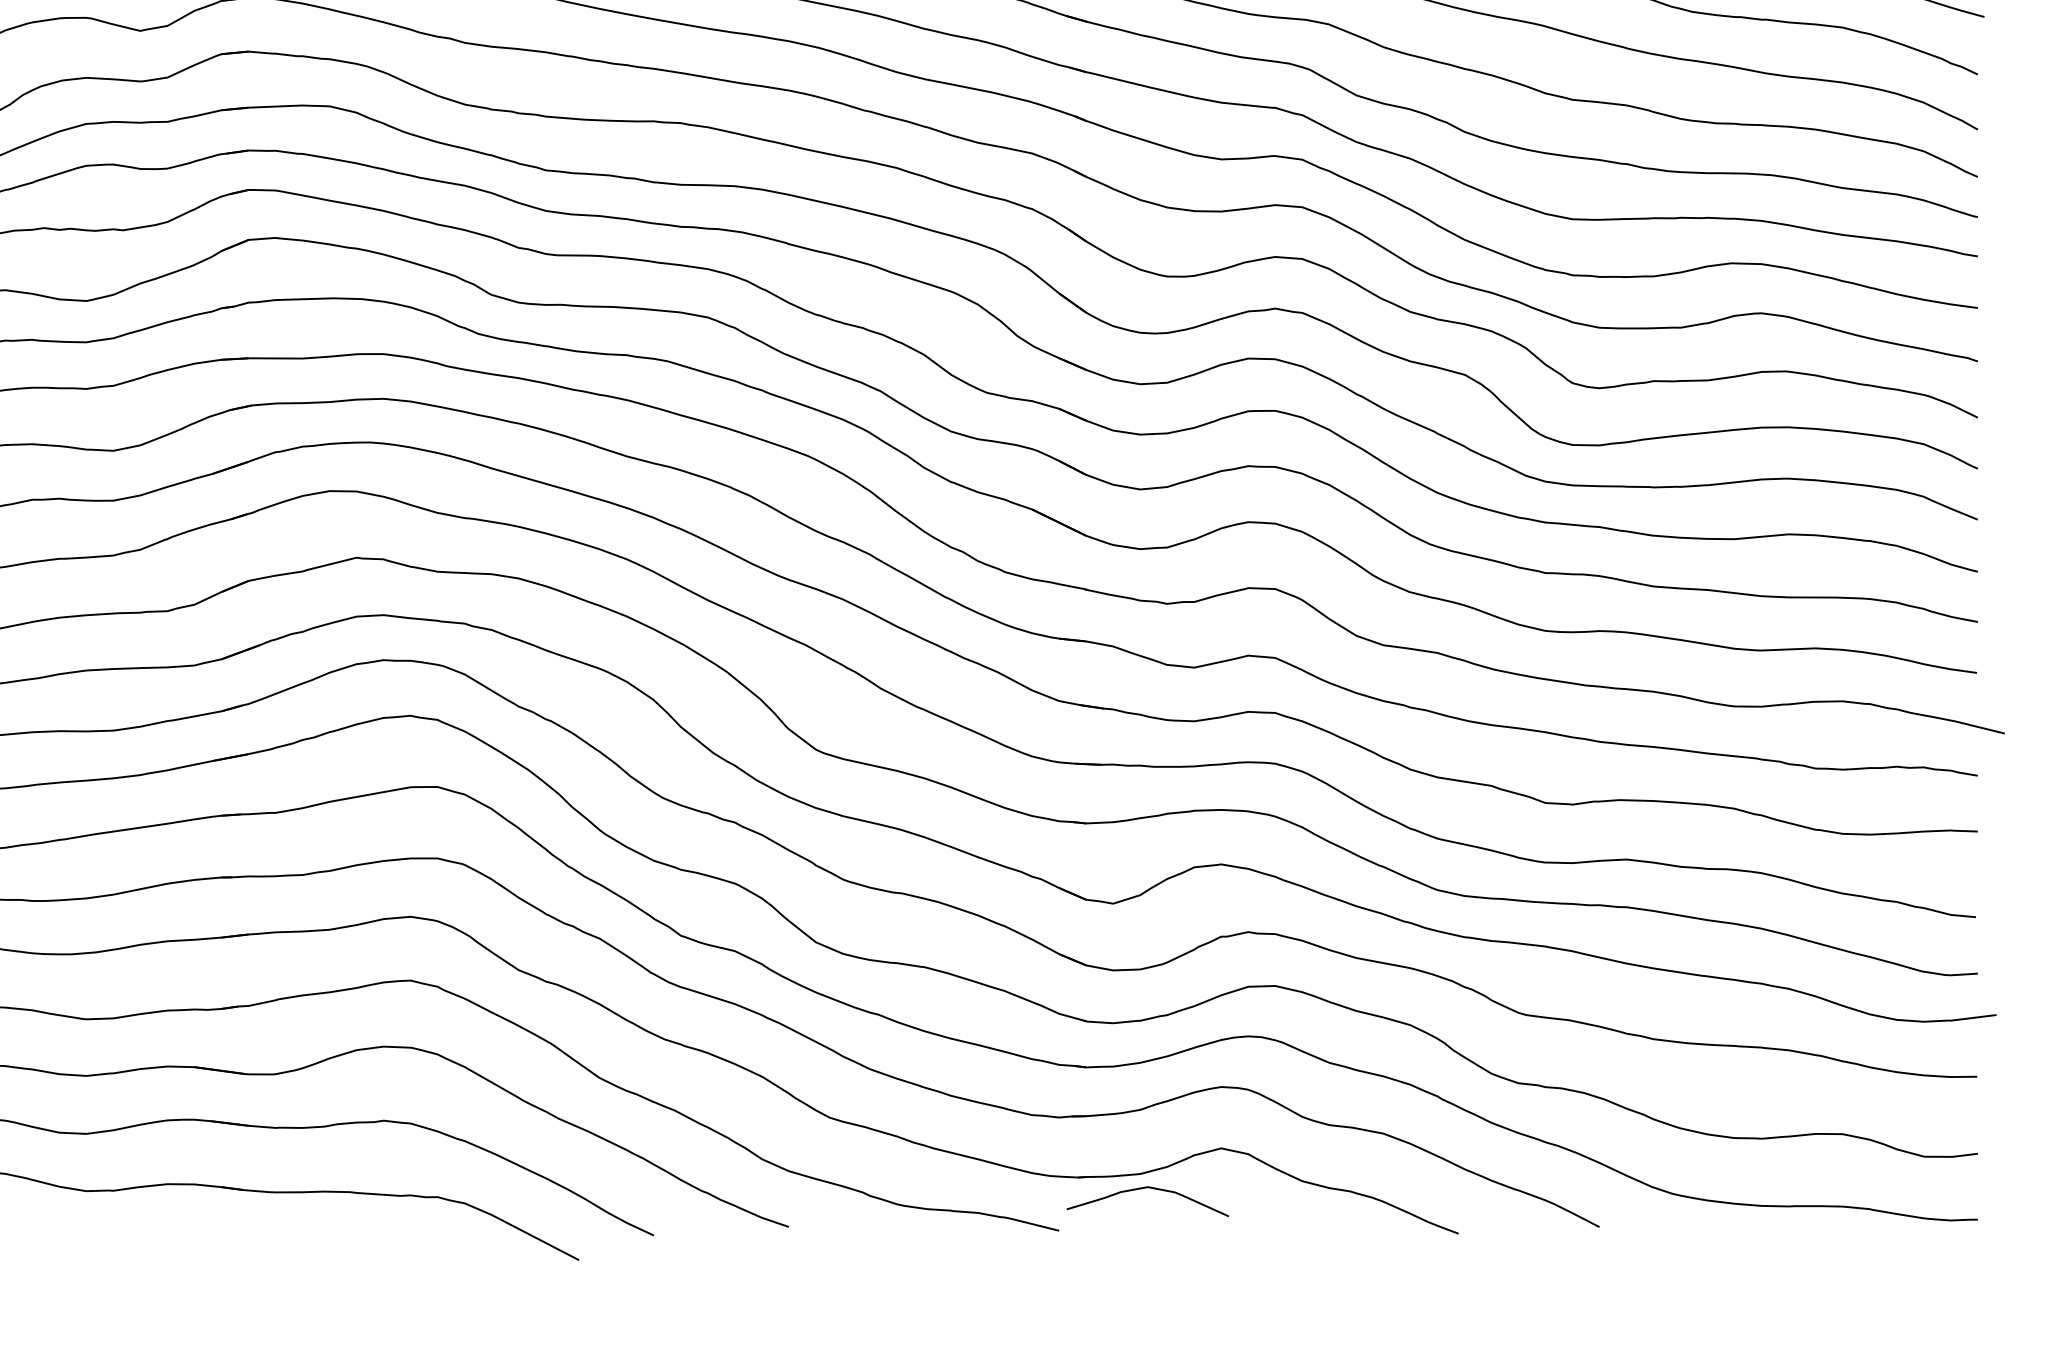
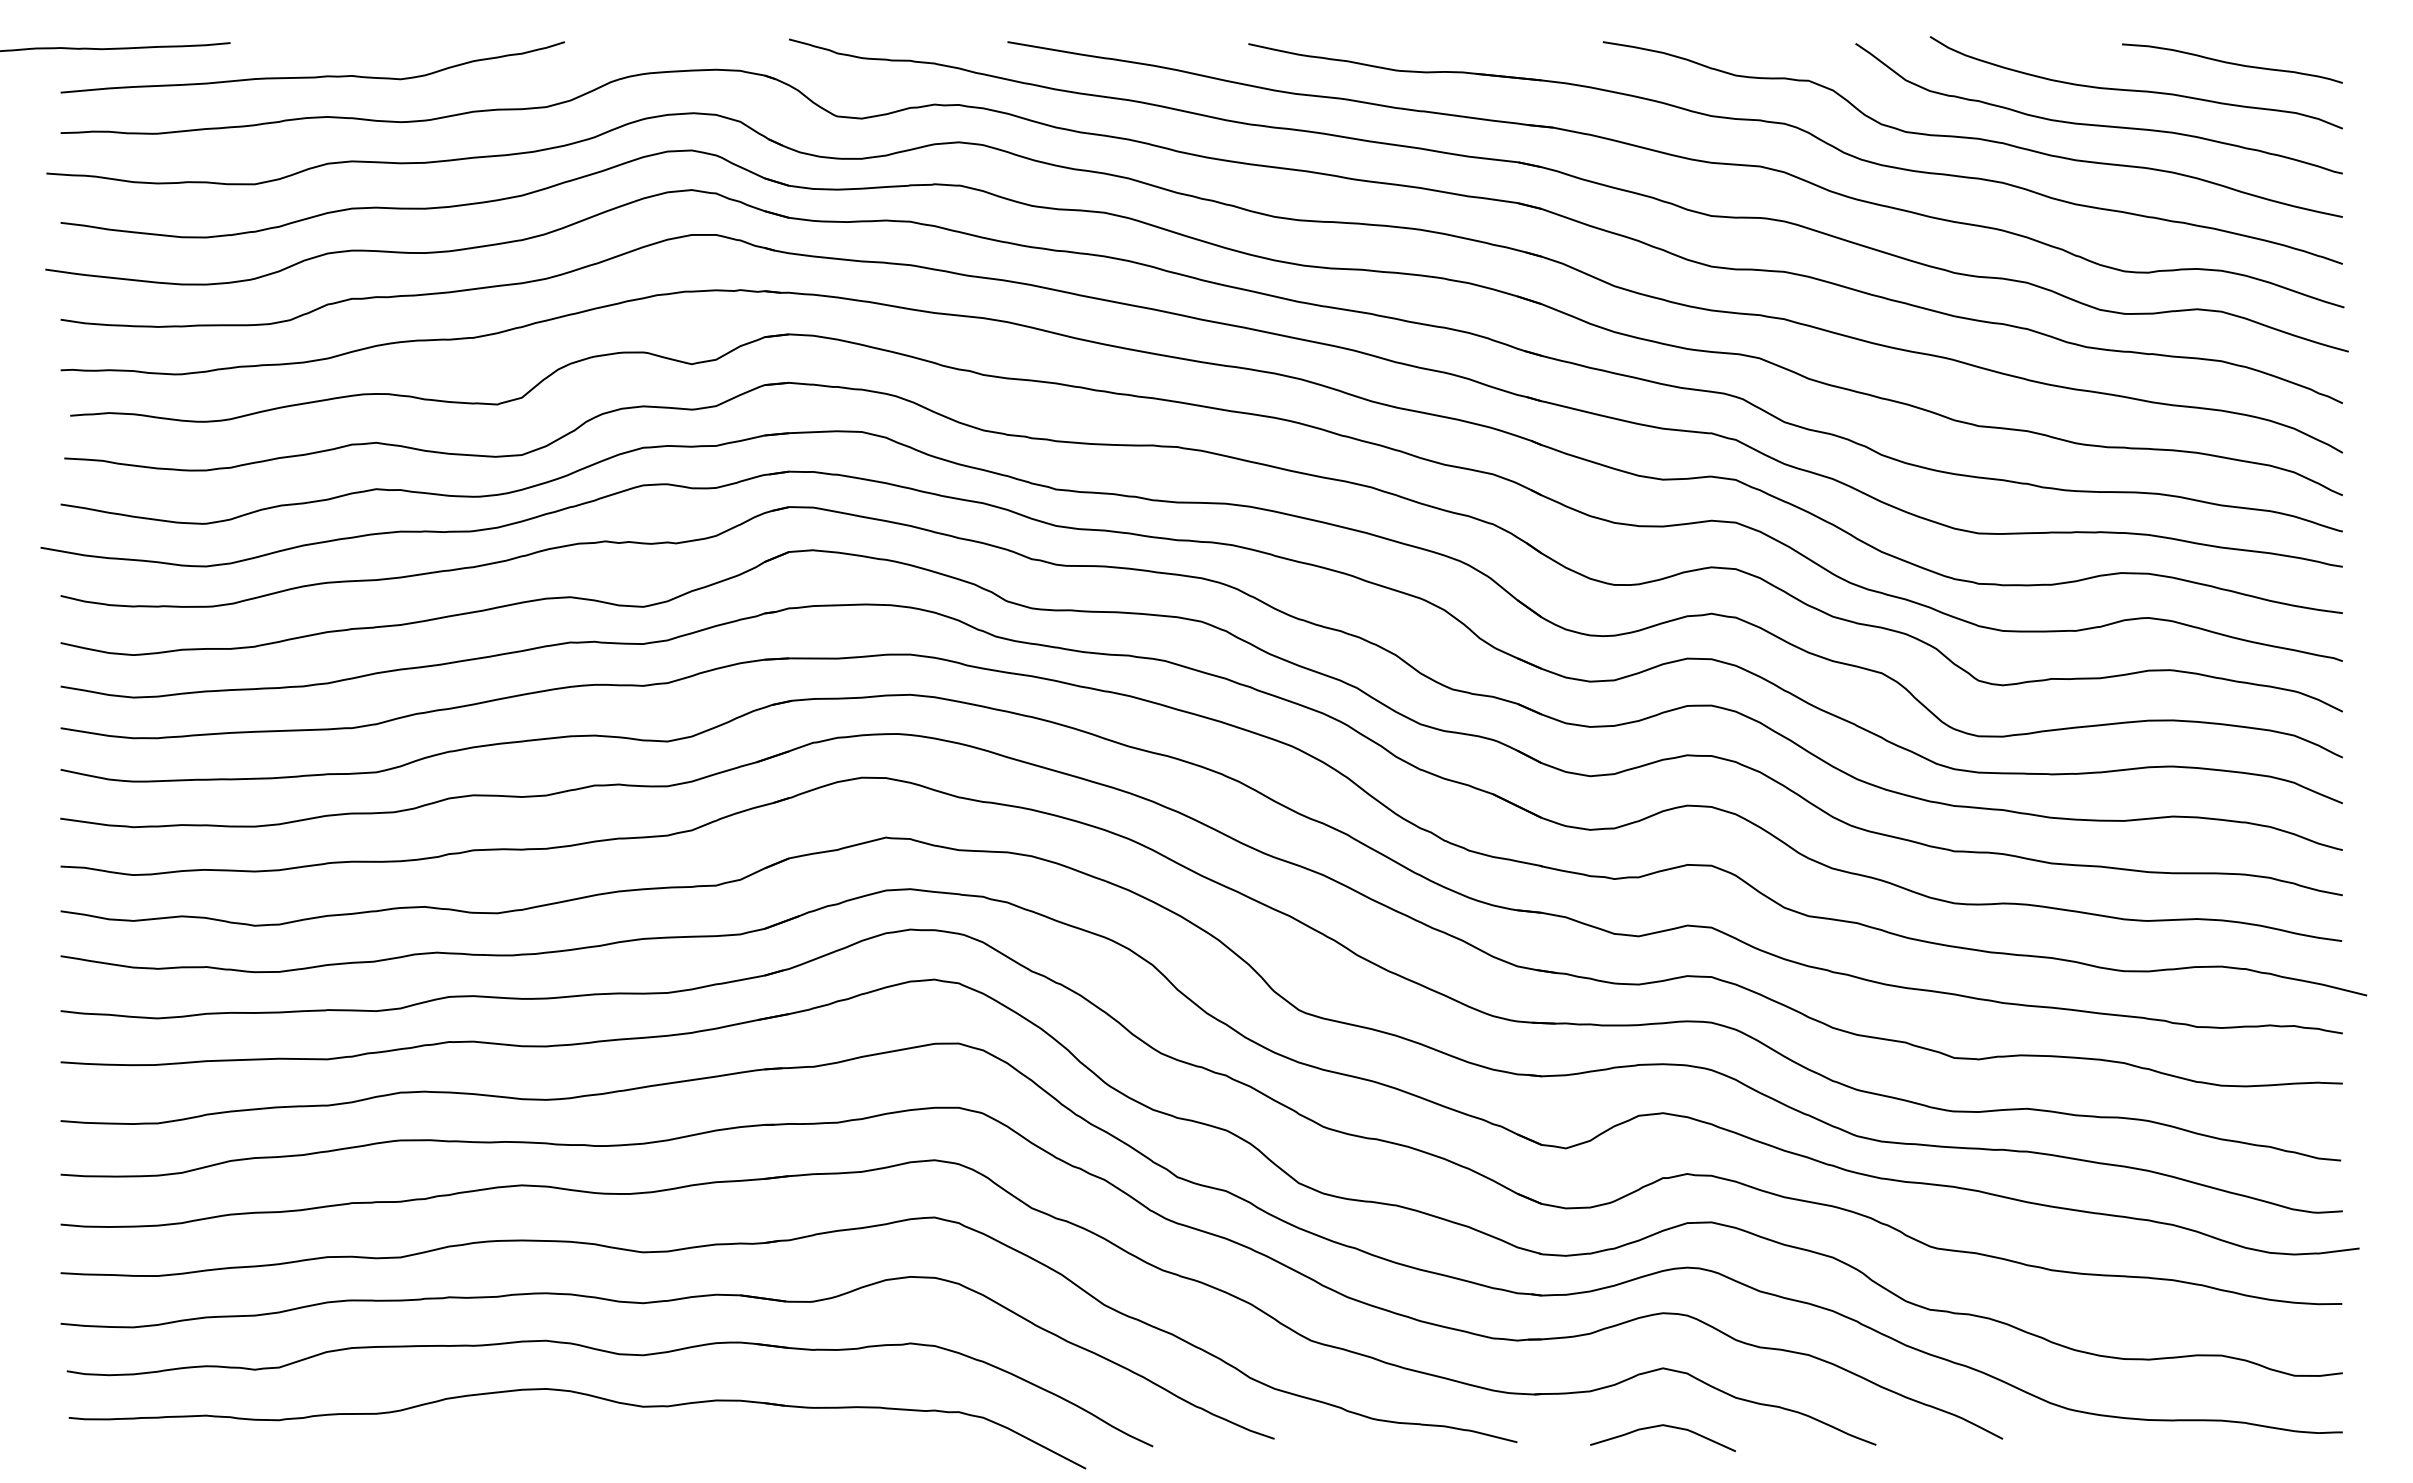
curve: (1147, 1188) -> (1662, 1426), moved

